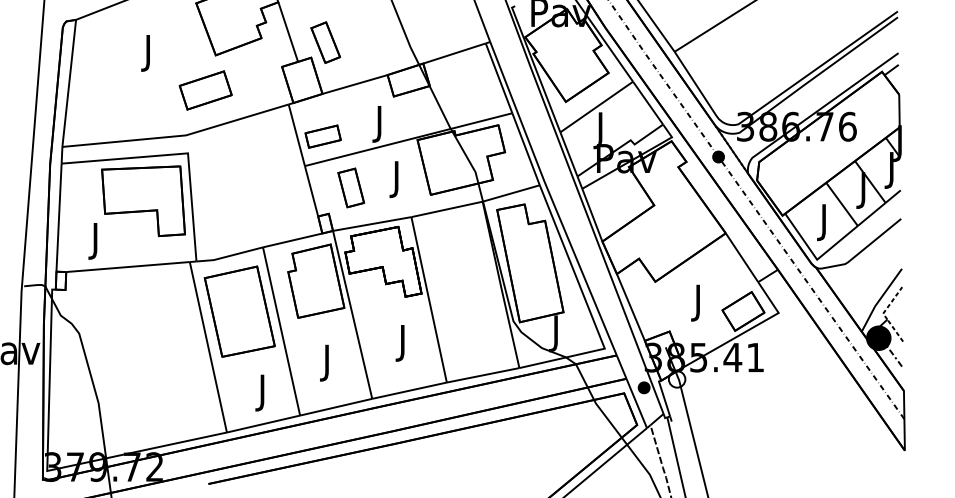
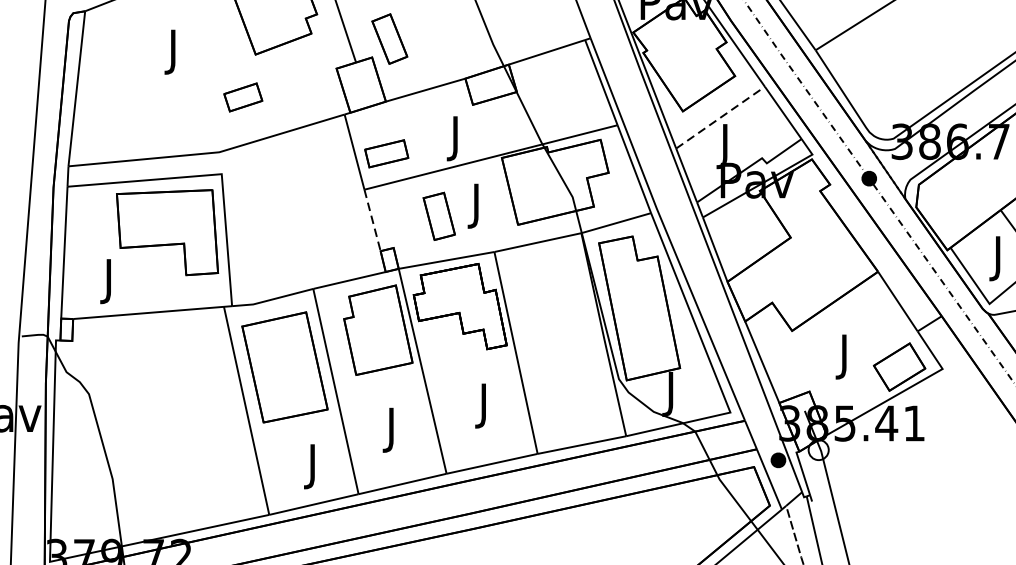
part: (205, 90) -> (243, 97), size x0.6
line: (597, 106) -> (721, 117), solid -> dashed
part: (351, 187) -> (439, 215), moved
line: (311, 191) -> (372, 220), solid -> dashed

